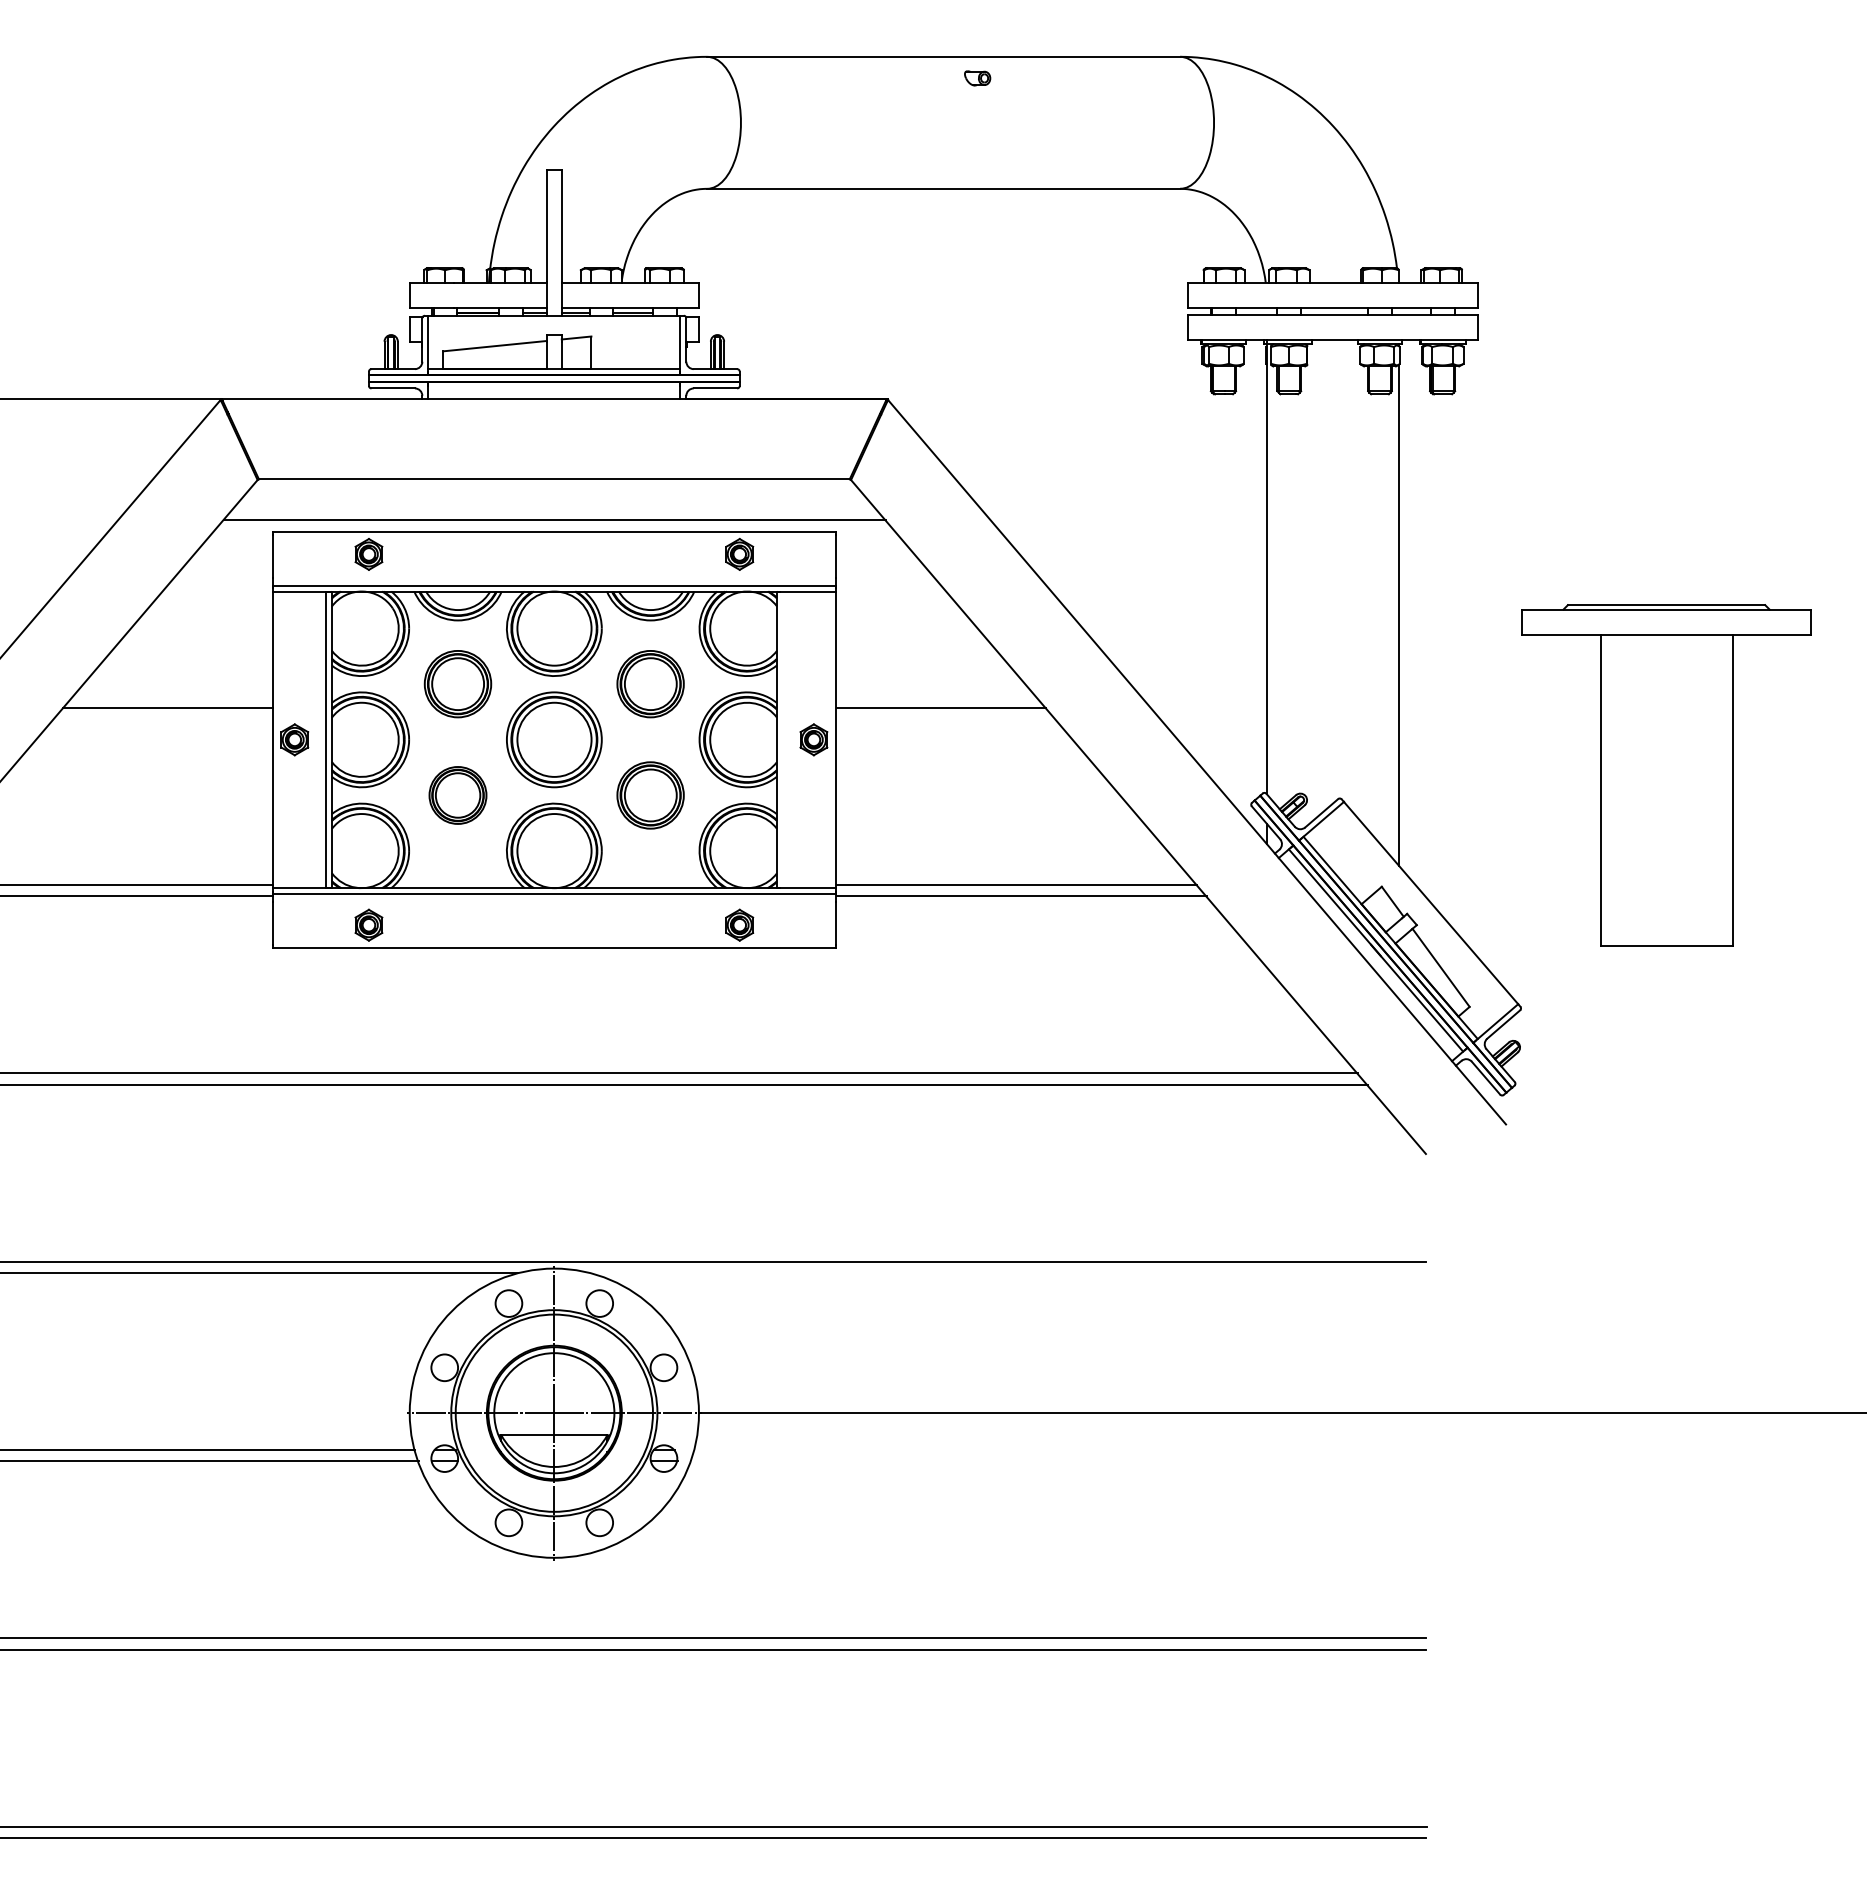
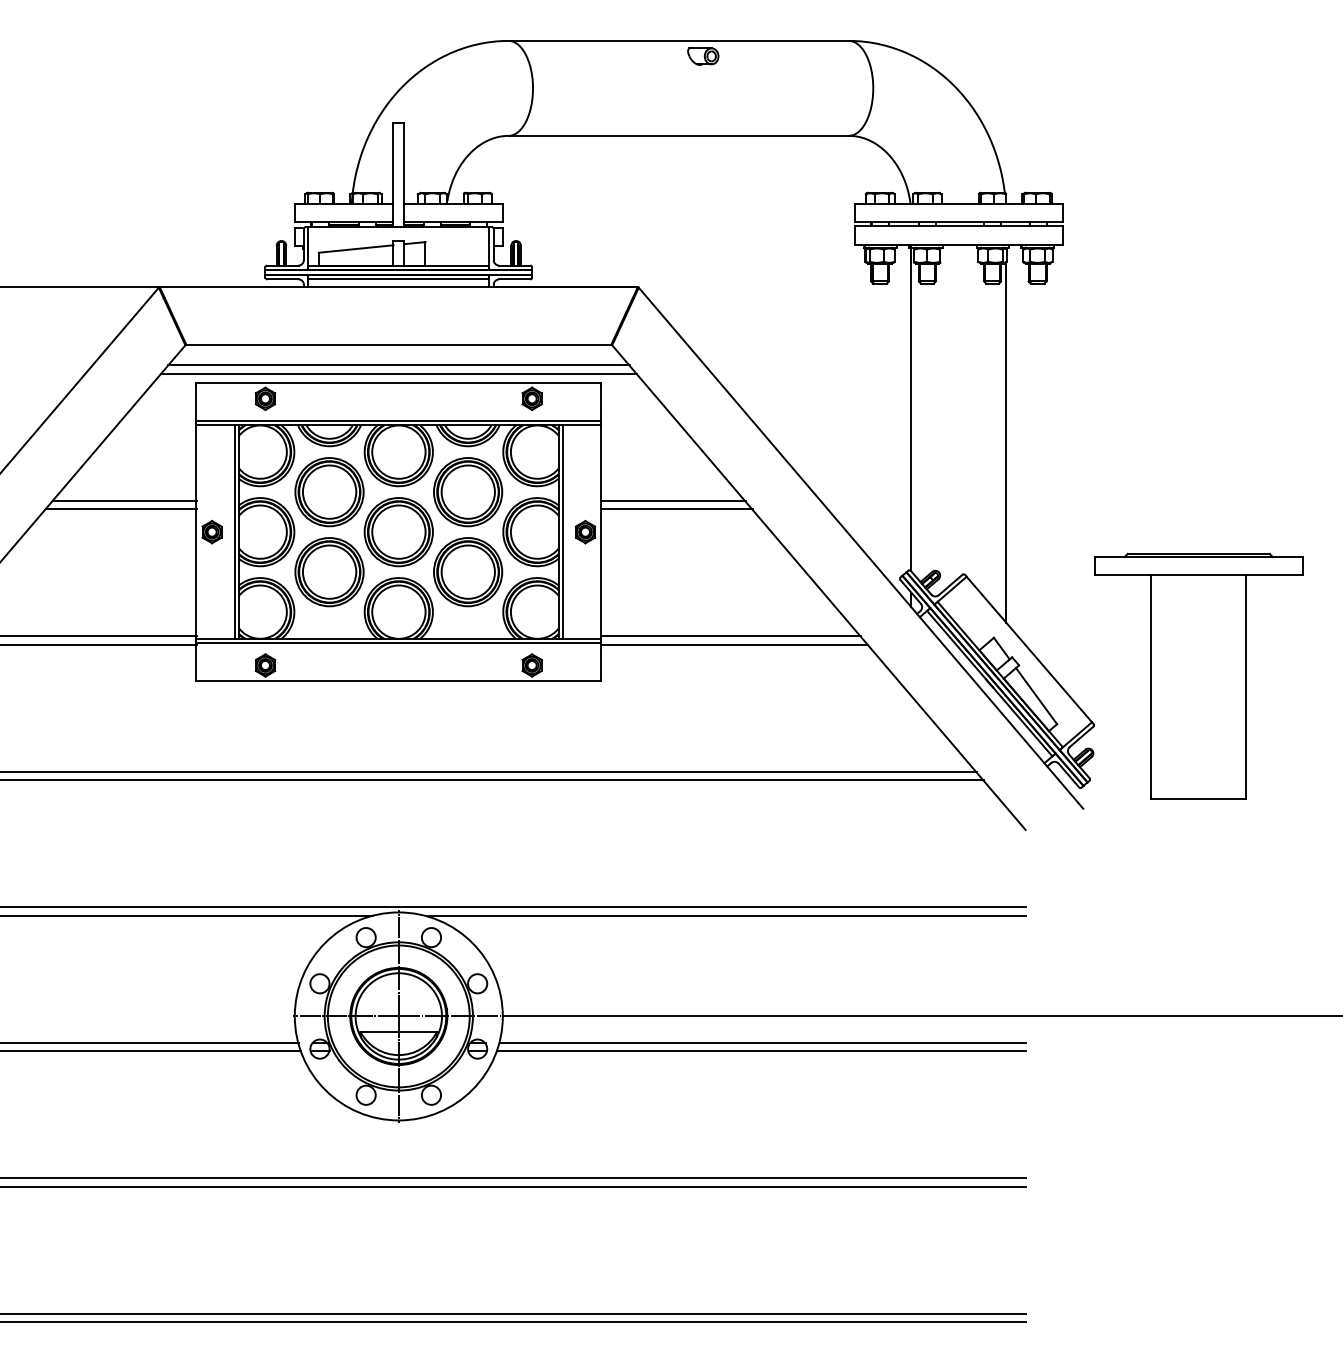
part: (977, 78) -> (703, 56), size x1.67
line: (554, 388) -> (398, 279), added
line: (554, 508) -> (398, 365), added
part: (457, 683) -> (329, 491), size x1.43
part: (650, 683) -> (467, 491), size x1.43
line: (173, 696) -> (124, 500), added
line: (936, 696) -> (673, 500), added
line: (782, 739) -> (562, 531), added
part: (1666, 775) -> (1198, 676), moved
part: (457, 795) -> (329, 572), size x1.67
part: (650, 795) -> (467, 572), size x1.43
line: (1008, 1273) -> (725, 915), added
line: (1060, 1449) -> (762, 1042), added
line: (1059, 1461) -> (762, 1051), added

